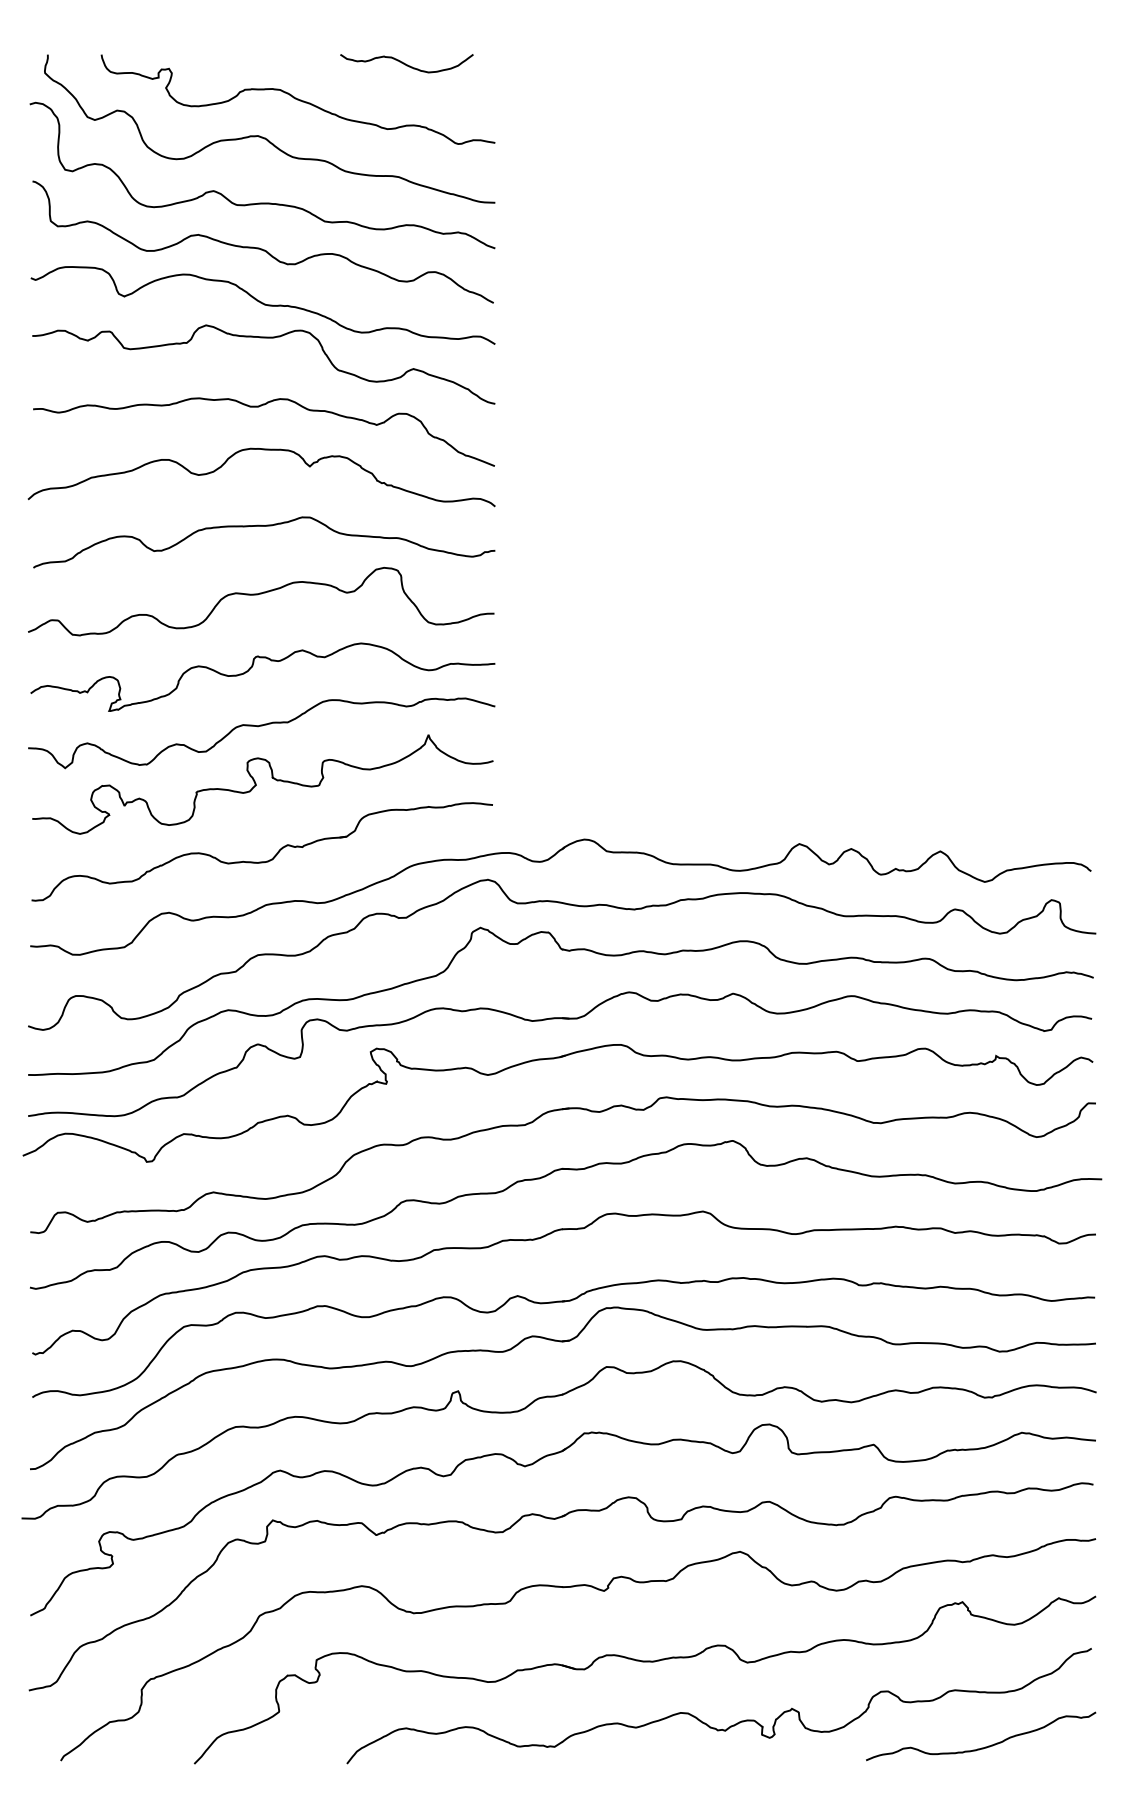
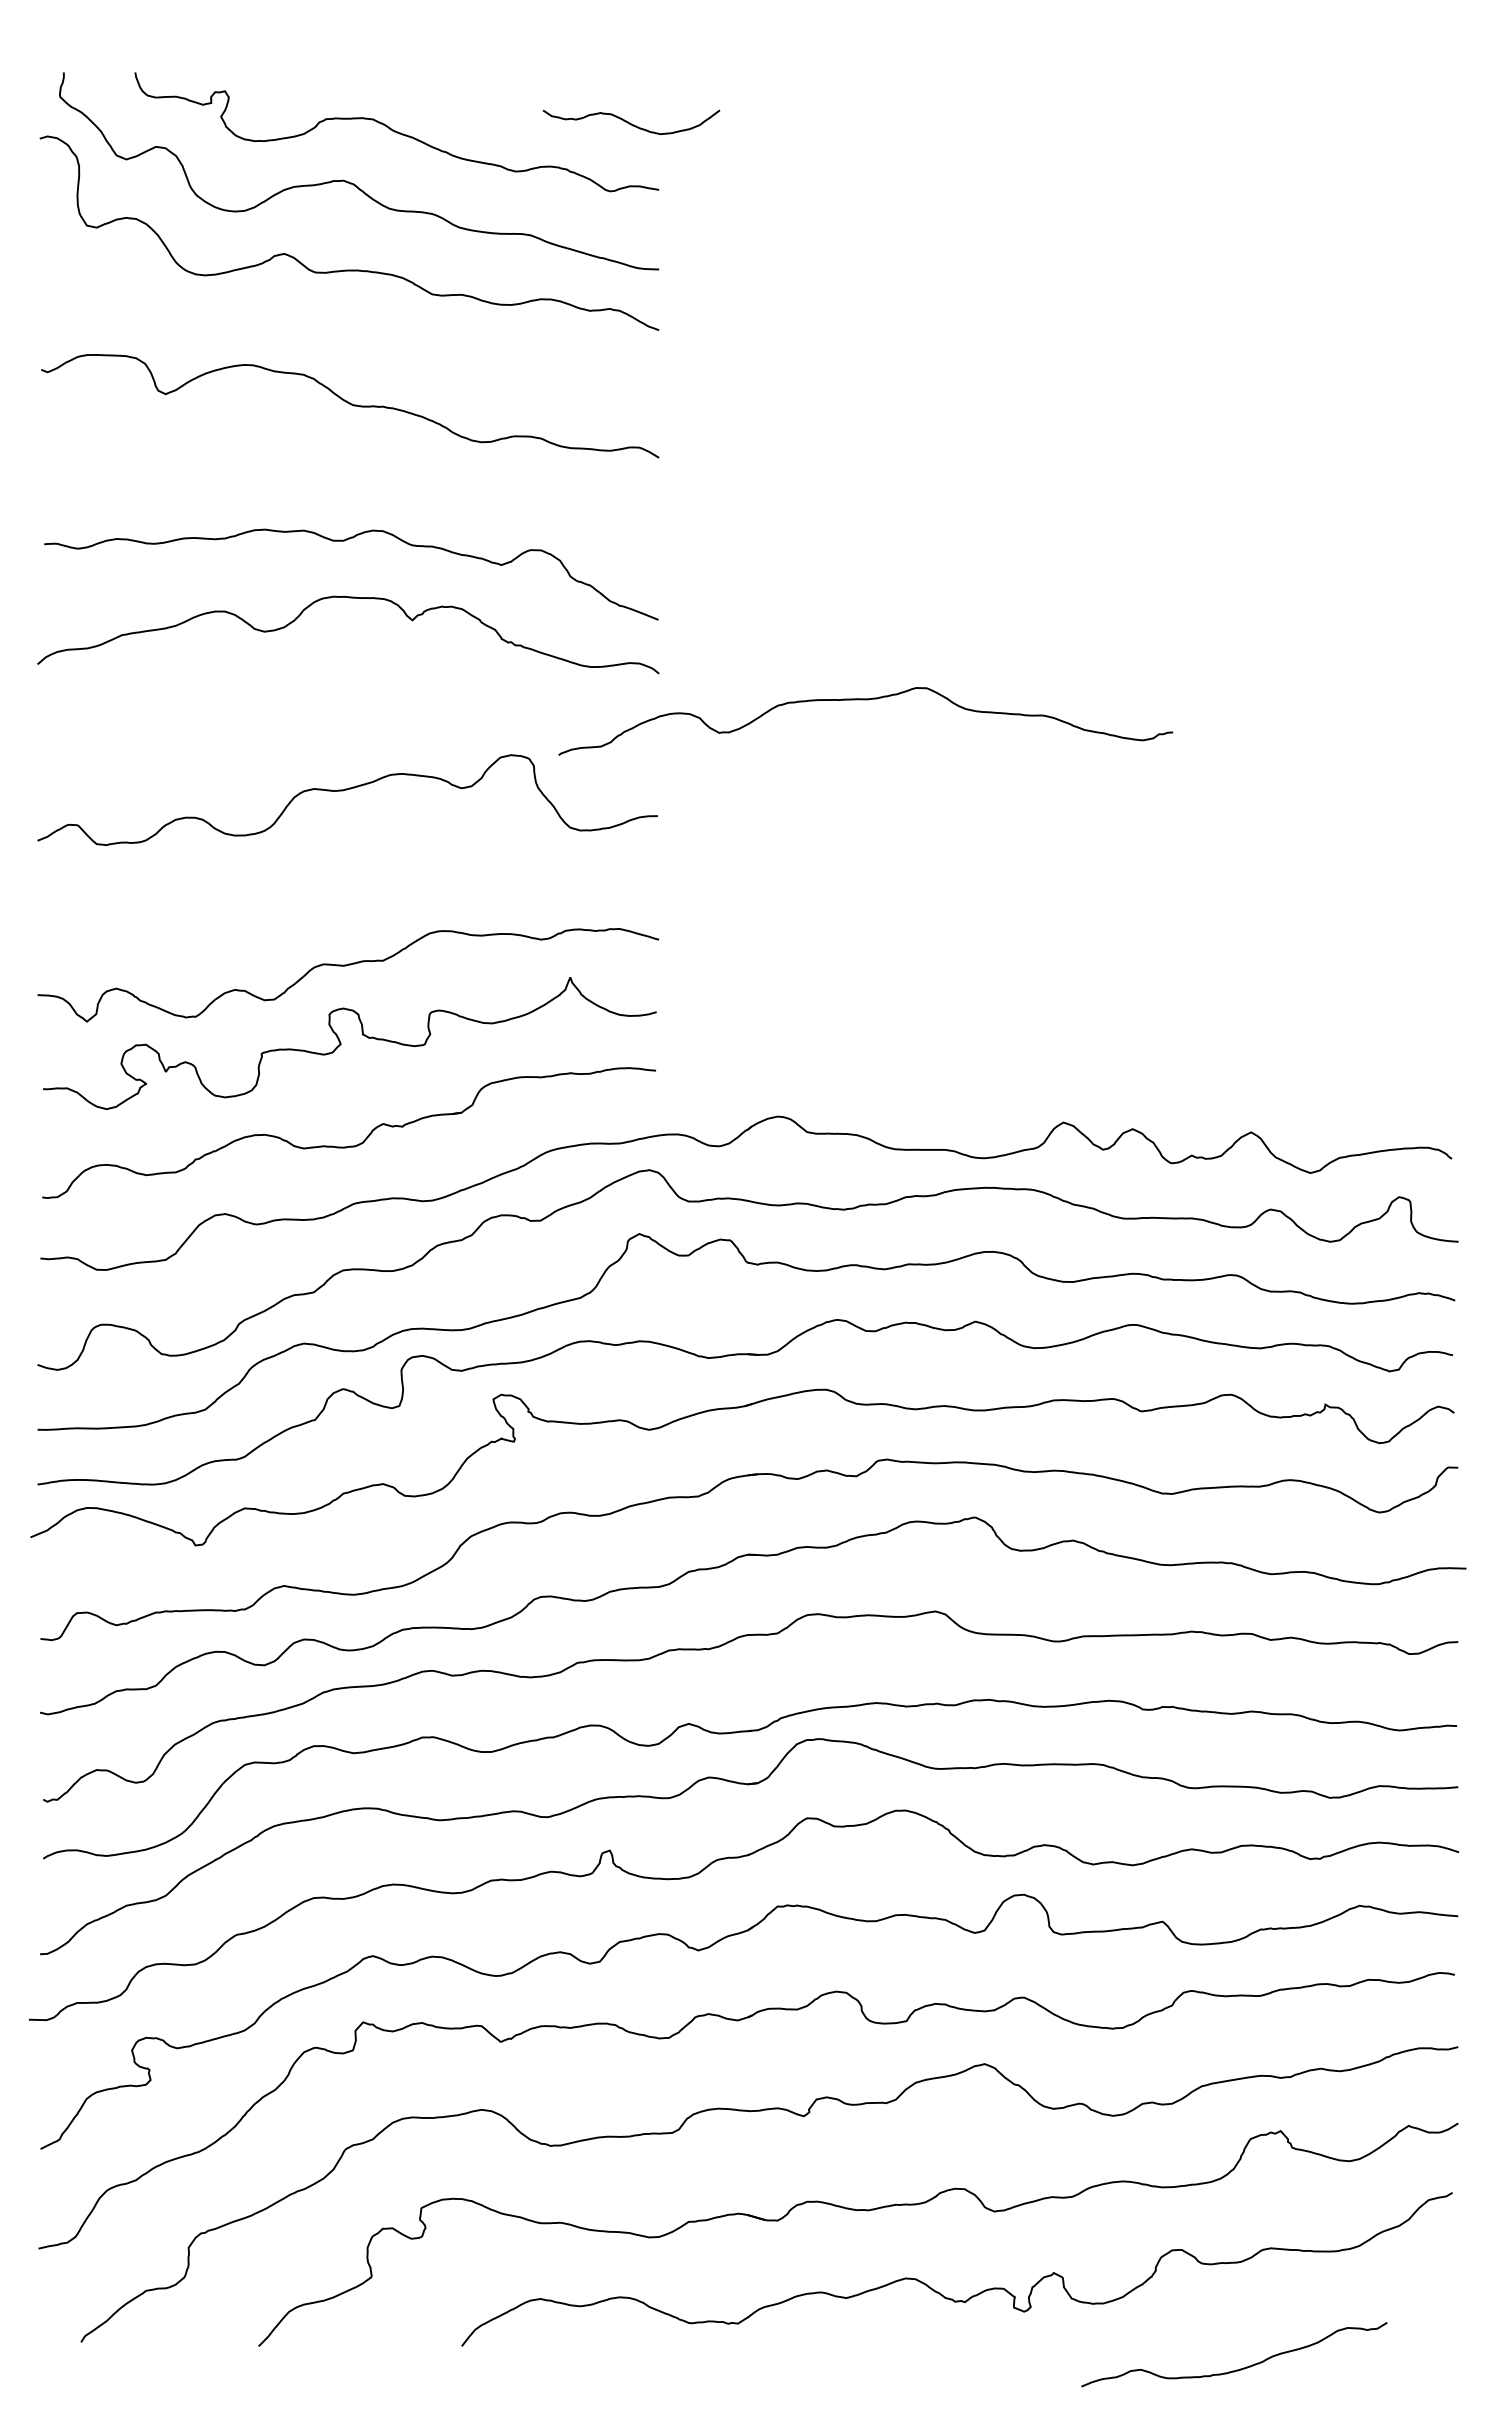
curve: (406, 63) -> (630, 122), moved
curve: (261, 248) -> (348, 330), removed
curve: (264, 338) -> (351, 449), removed
curve: (264, 526) -> (865, 700), moved
curve: (252, 668) -> (335, 888), removed
curve: (982, 1747) -> (1236, 2369), moved

